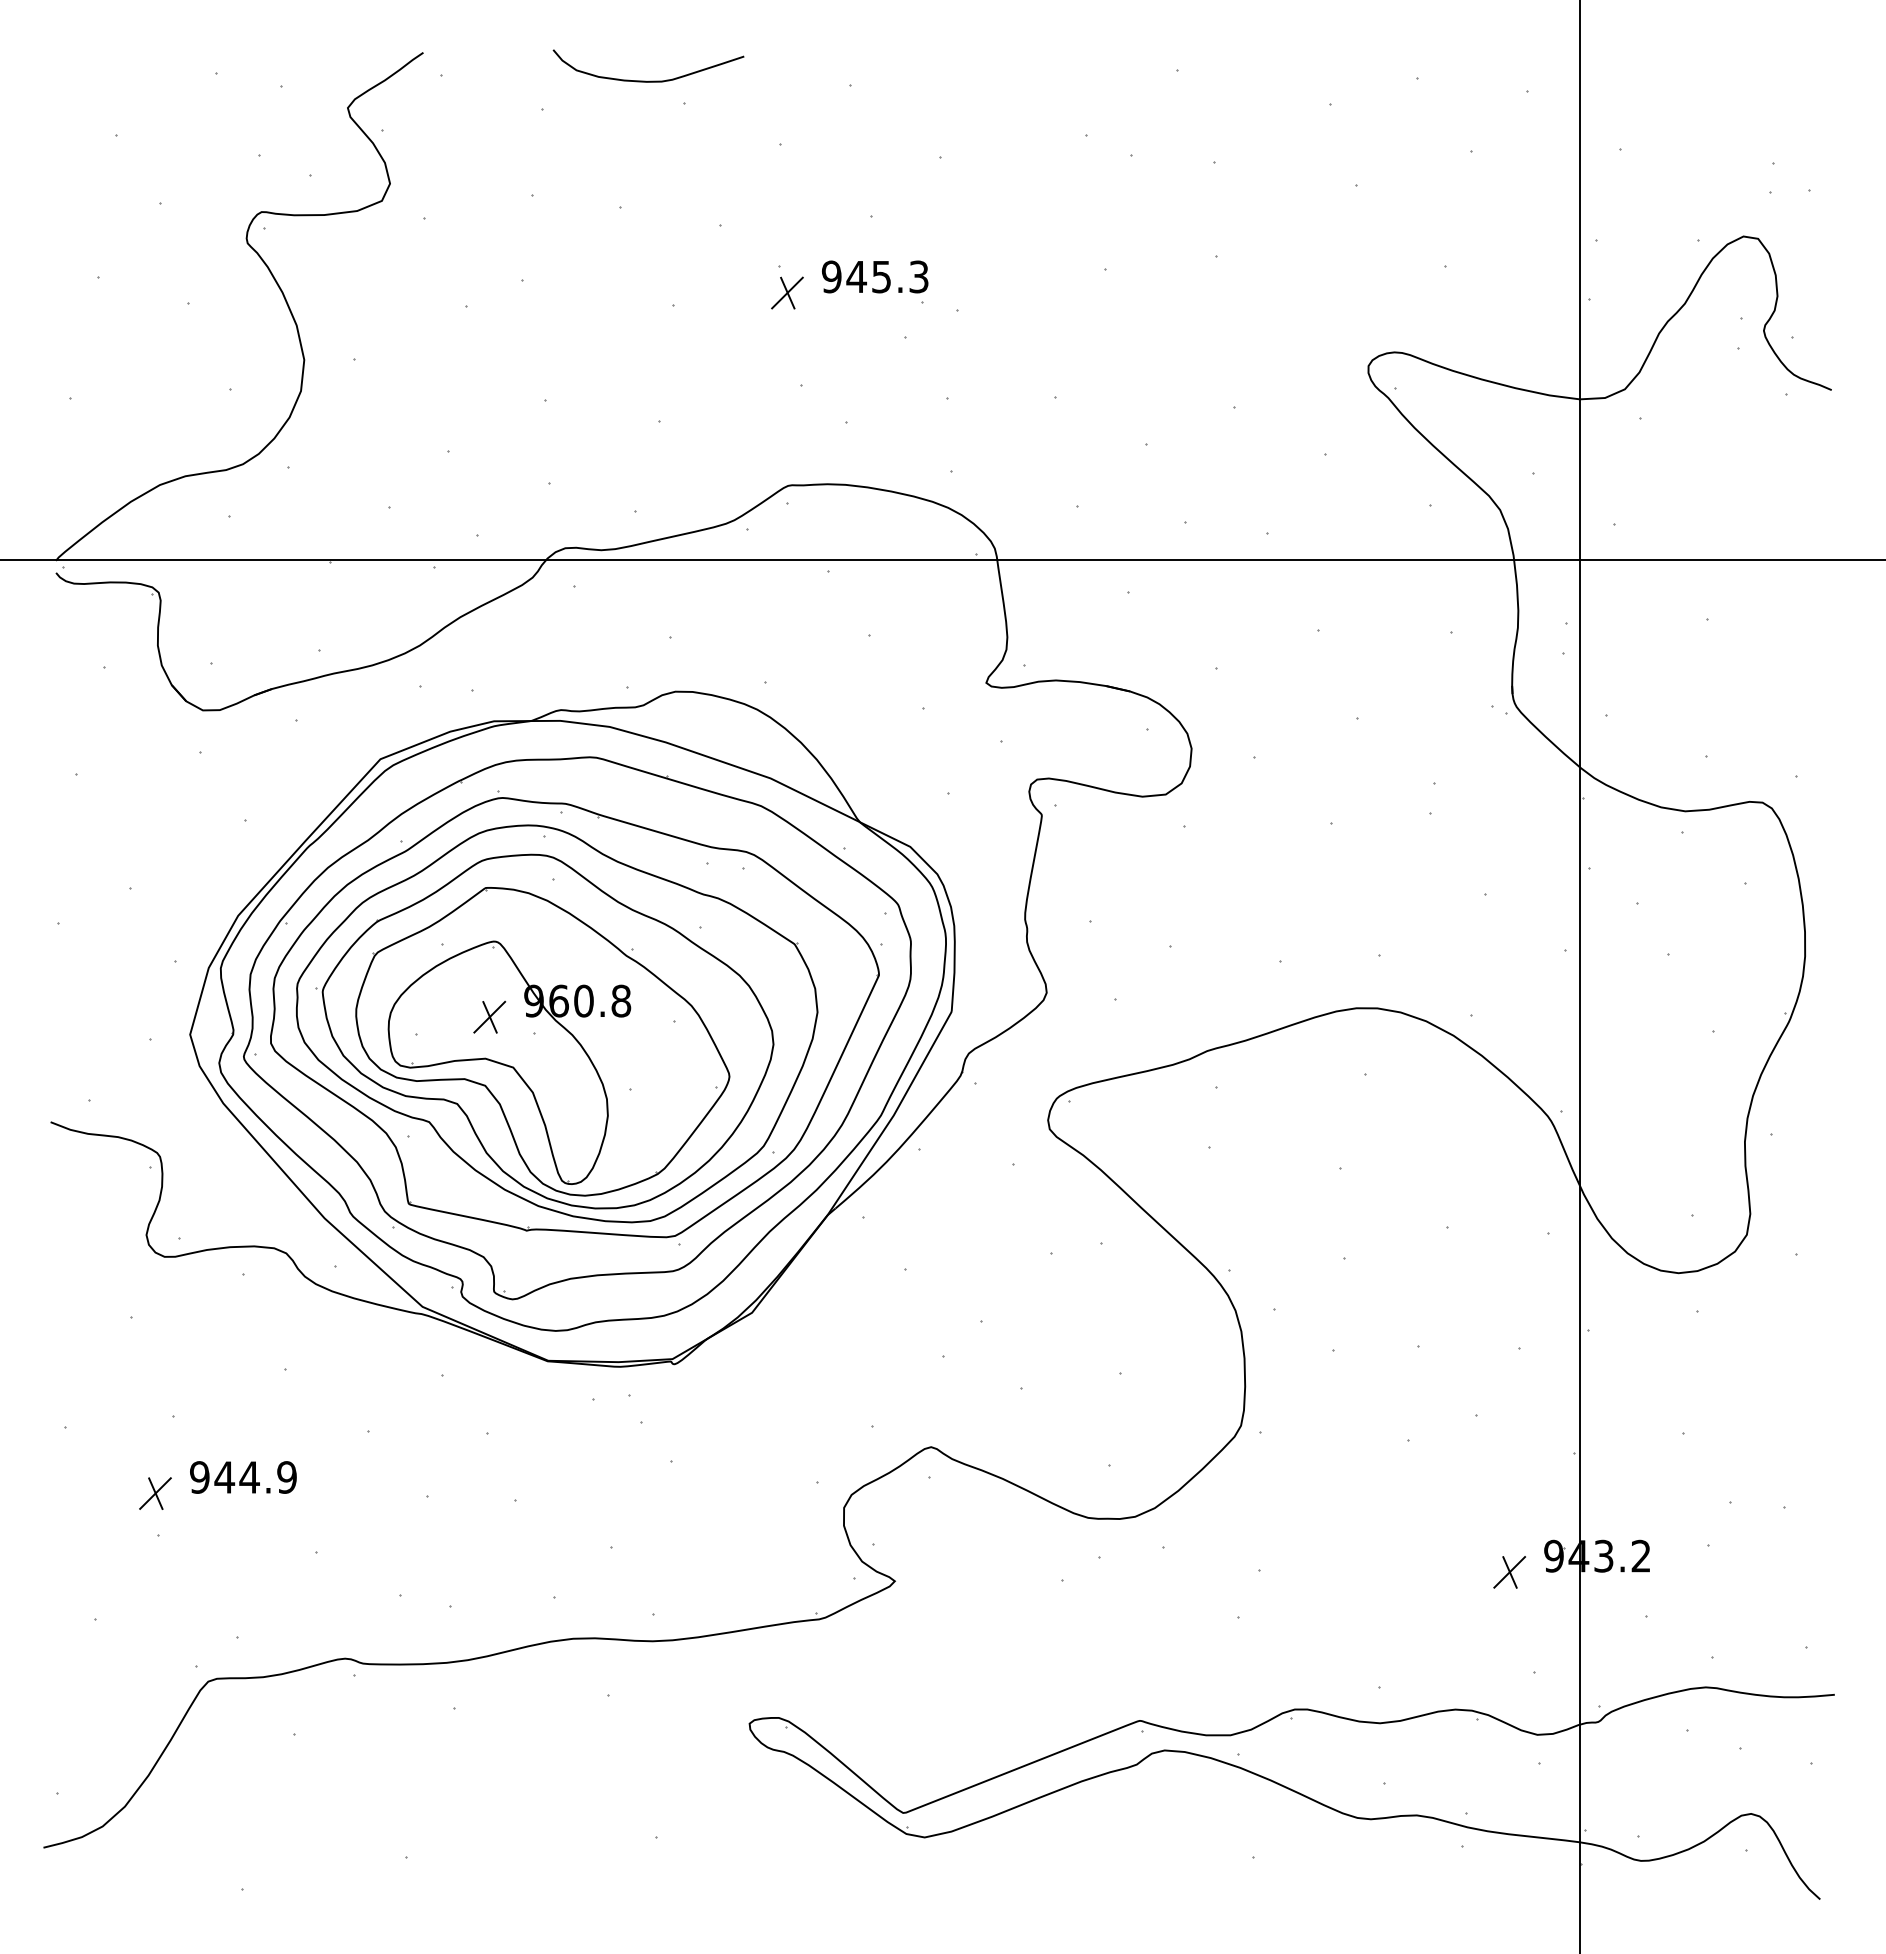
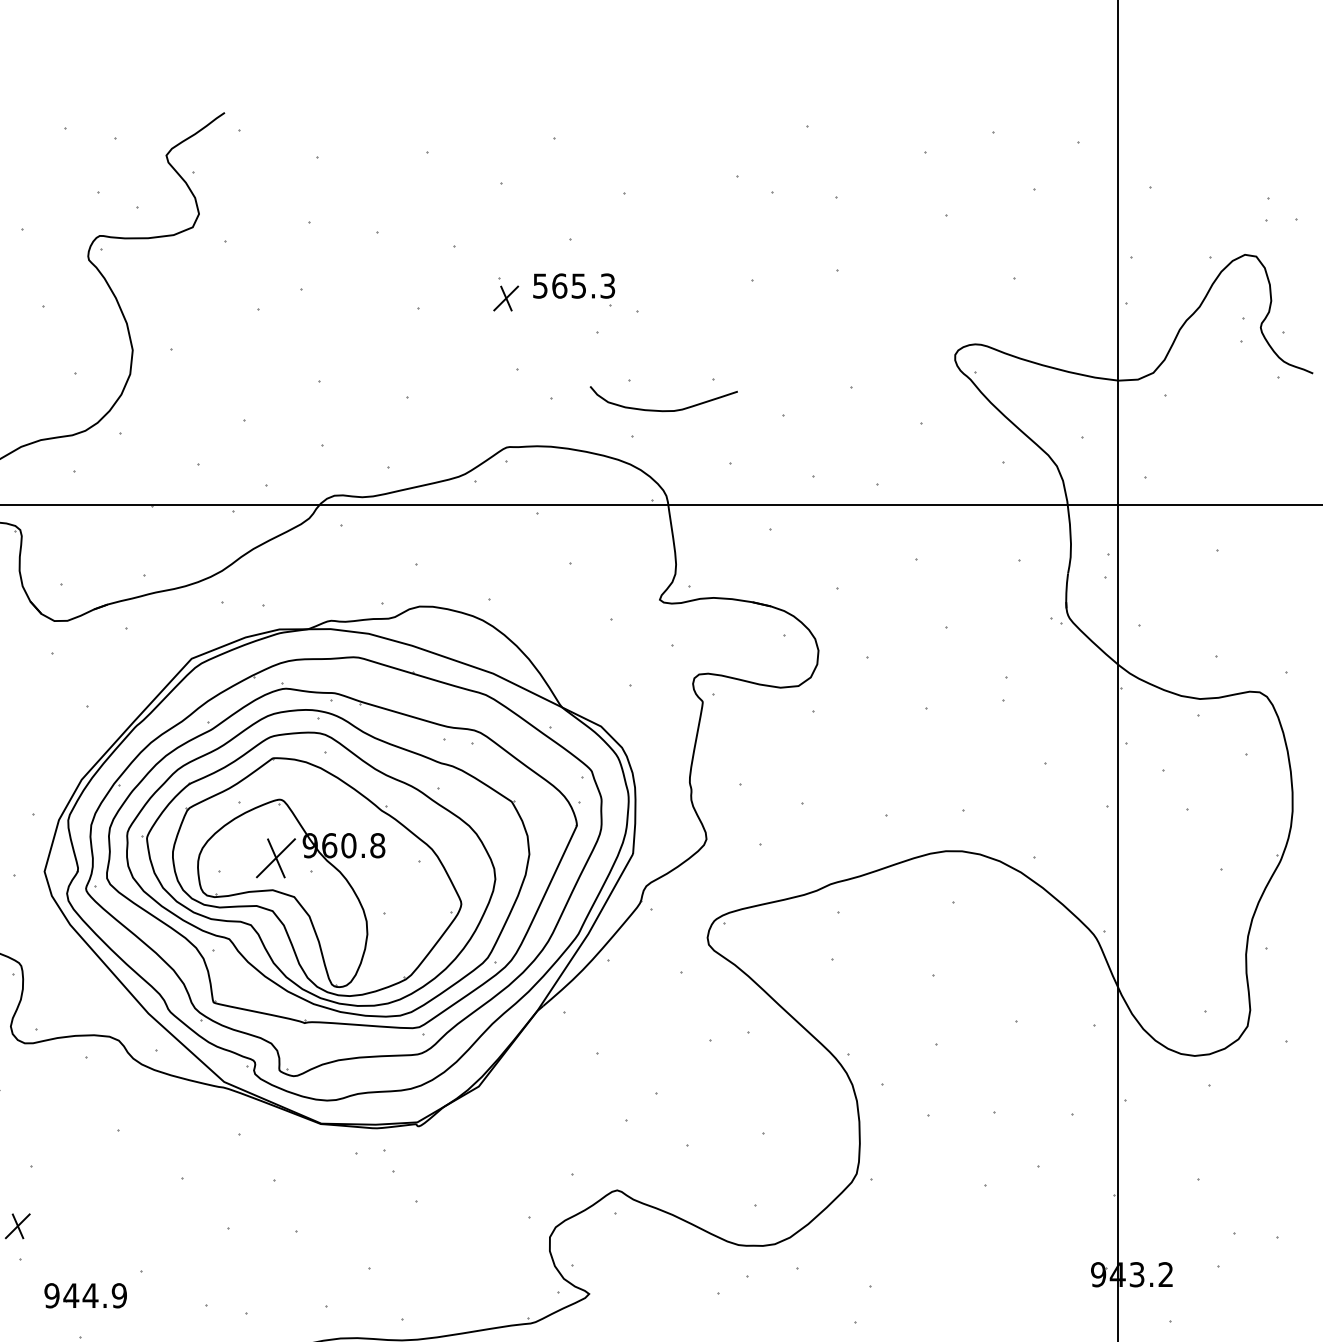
curve: (648, 80) -> (663, 410), moved
text: (843, 276) -> (549, 285), 945.3 -> 565.3
part: (489, 1016) -> (275, 857), size x1.6
part: (243, 1477) -> (85, 1295), moved
part: (1509, 1572) -> (1064, 1287), removed

